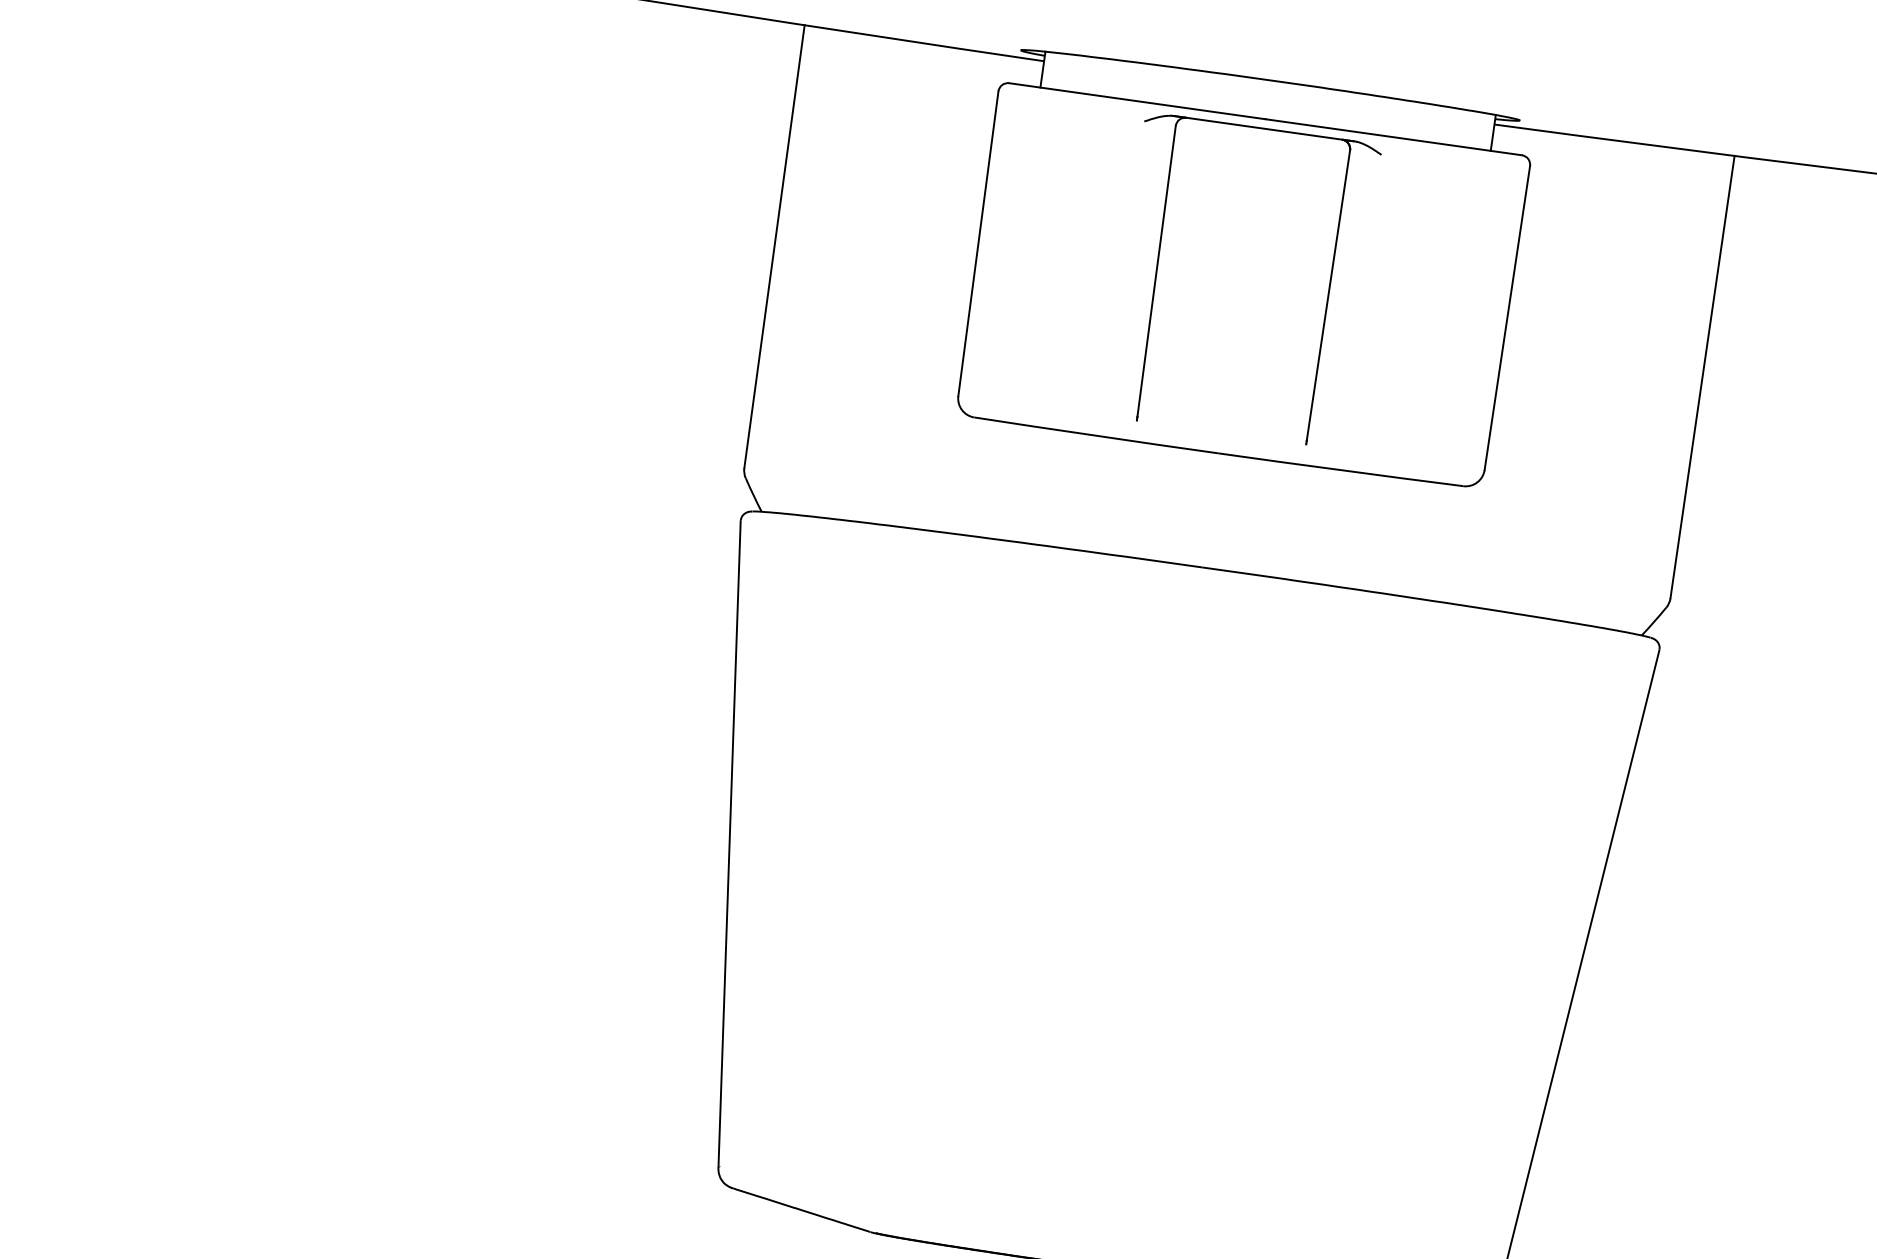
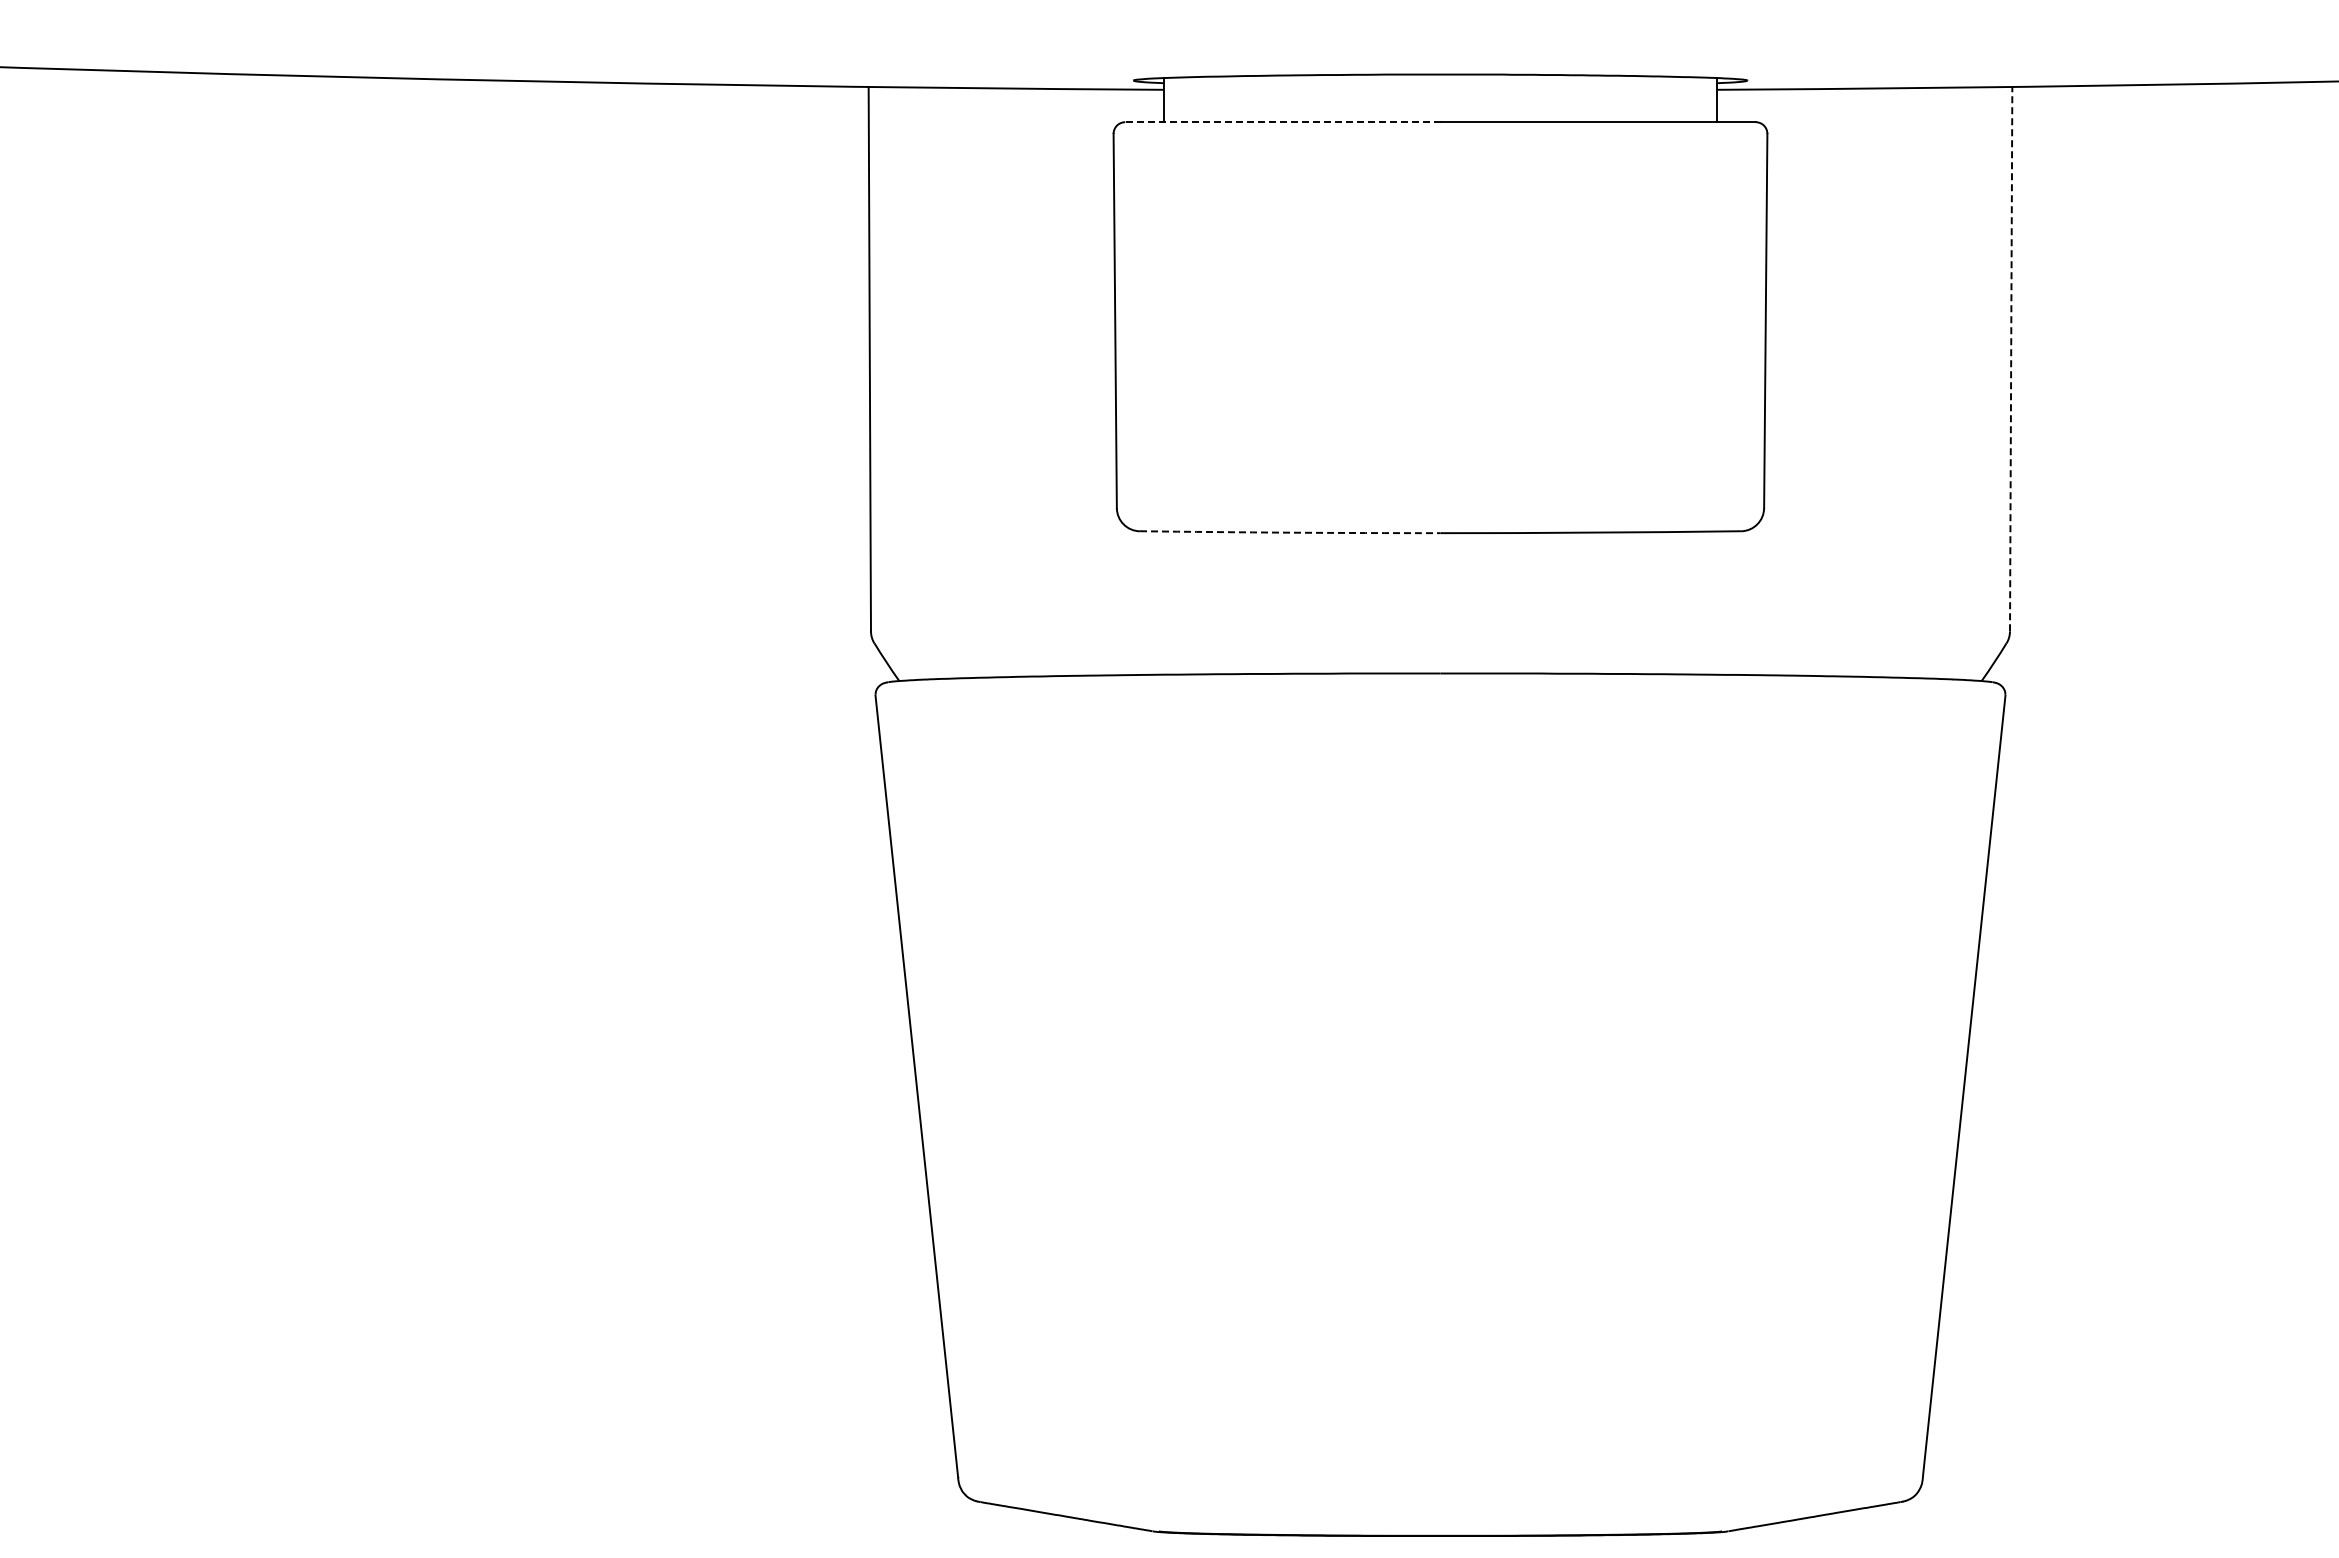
line: (1137, 101) -> (1282, 122), solid -> dashed
part: (1157, 267) -> (1335, 319), removed
line: (1702, 376) -> (2011, 358), solid -> dashed
arc: (1096, 435) -> (1290, 532), solid -> dashed

